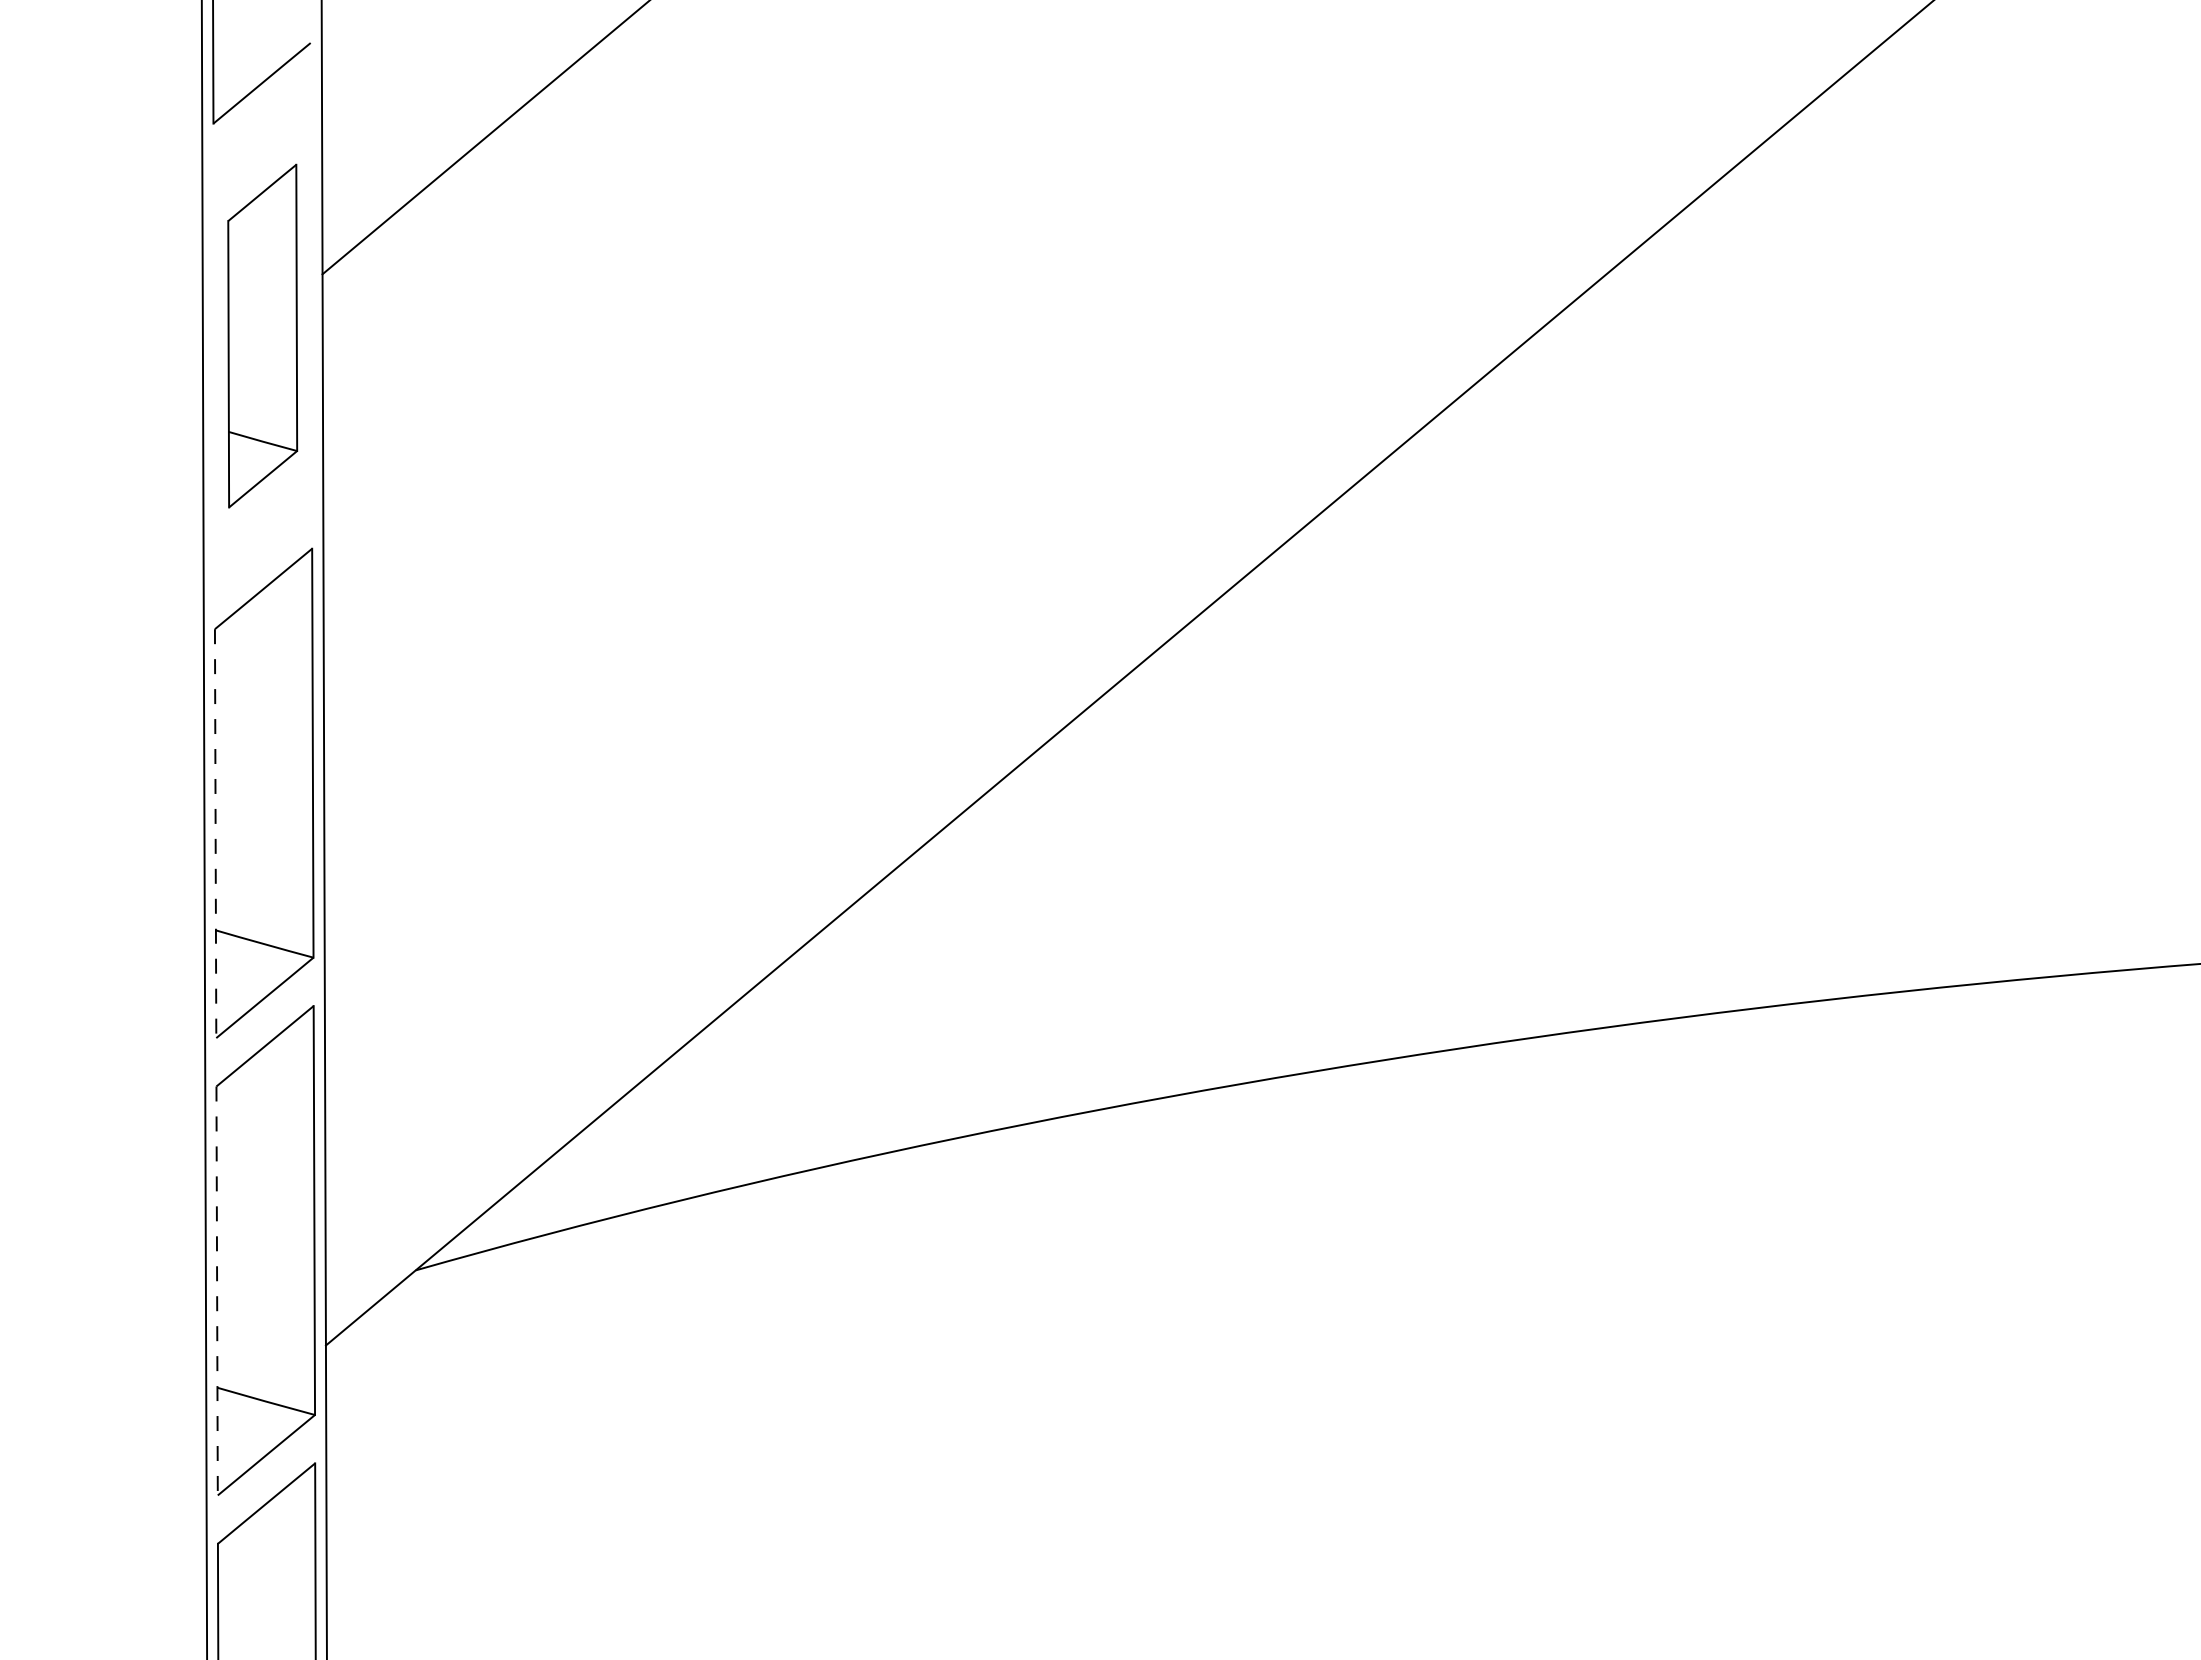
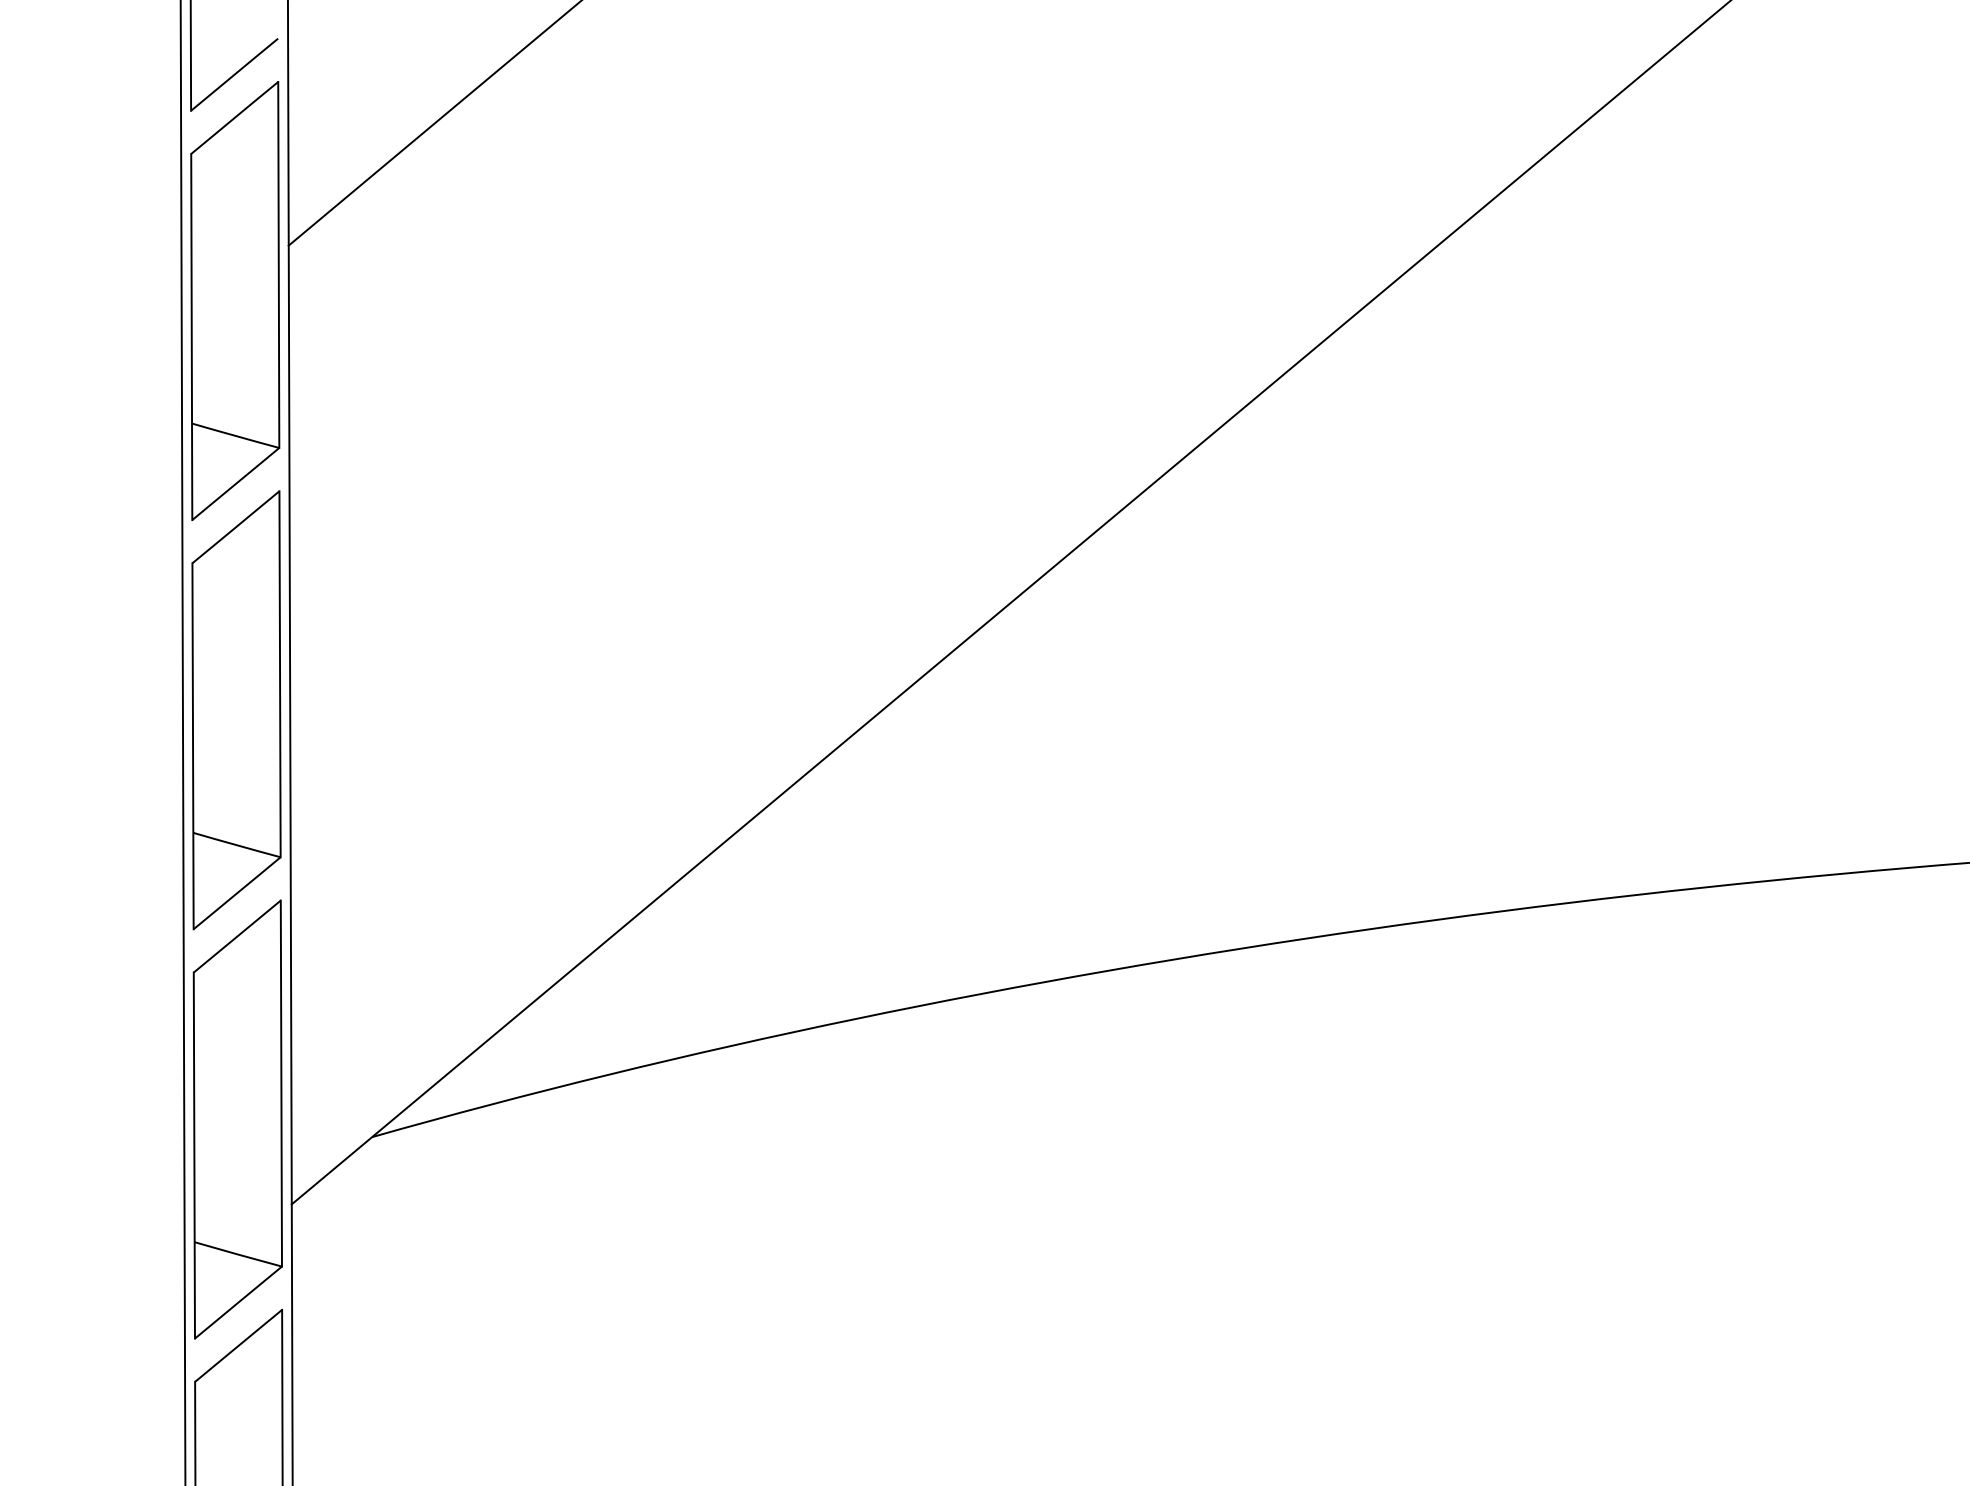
part: (262, 335) -> (234, 300), size x1.43
line: (215, 834) -> (192, 747), dashed -> solid
line: (217, 1291) -> (194, 1156), dashed -> solid

